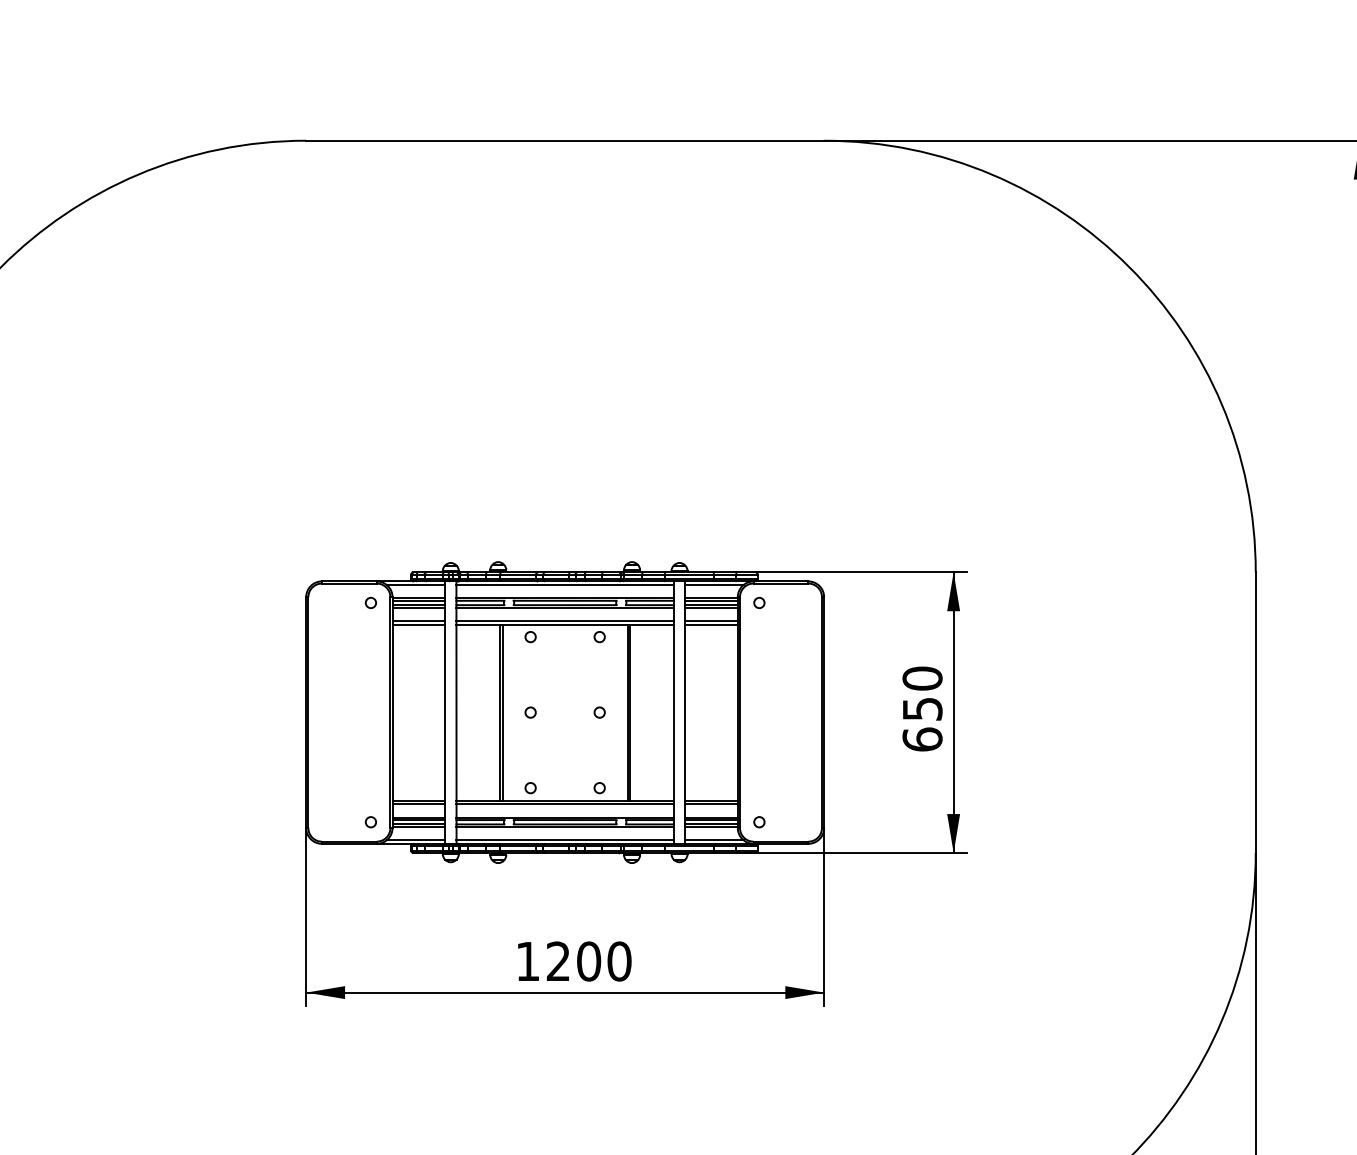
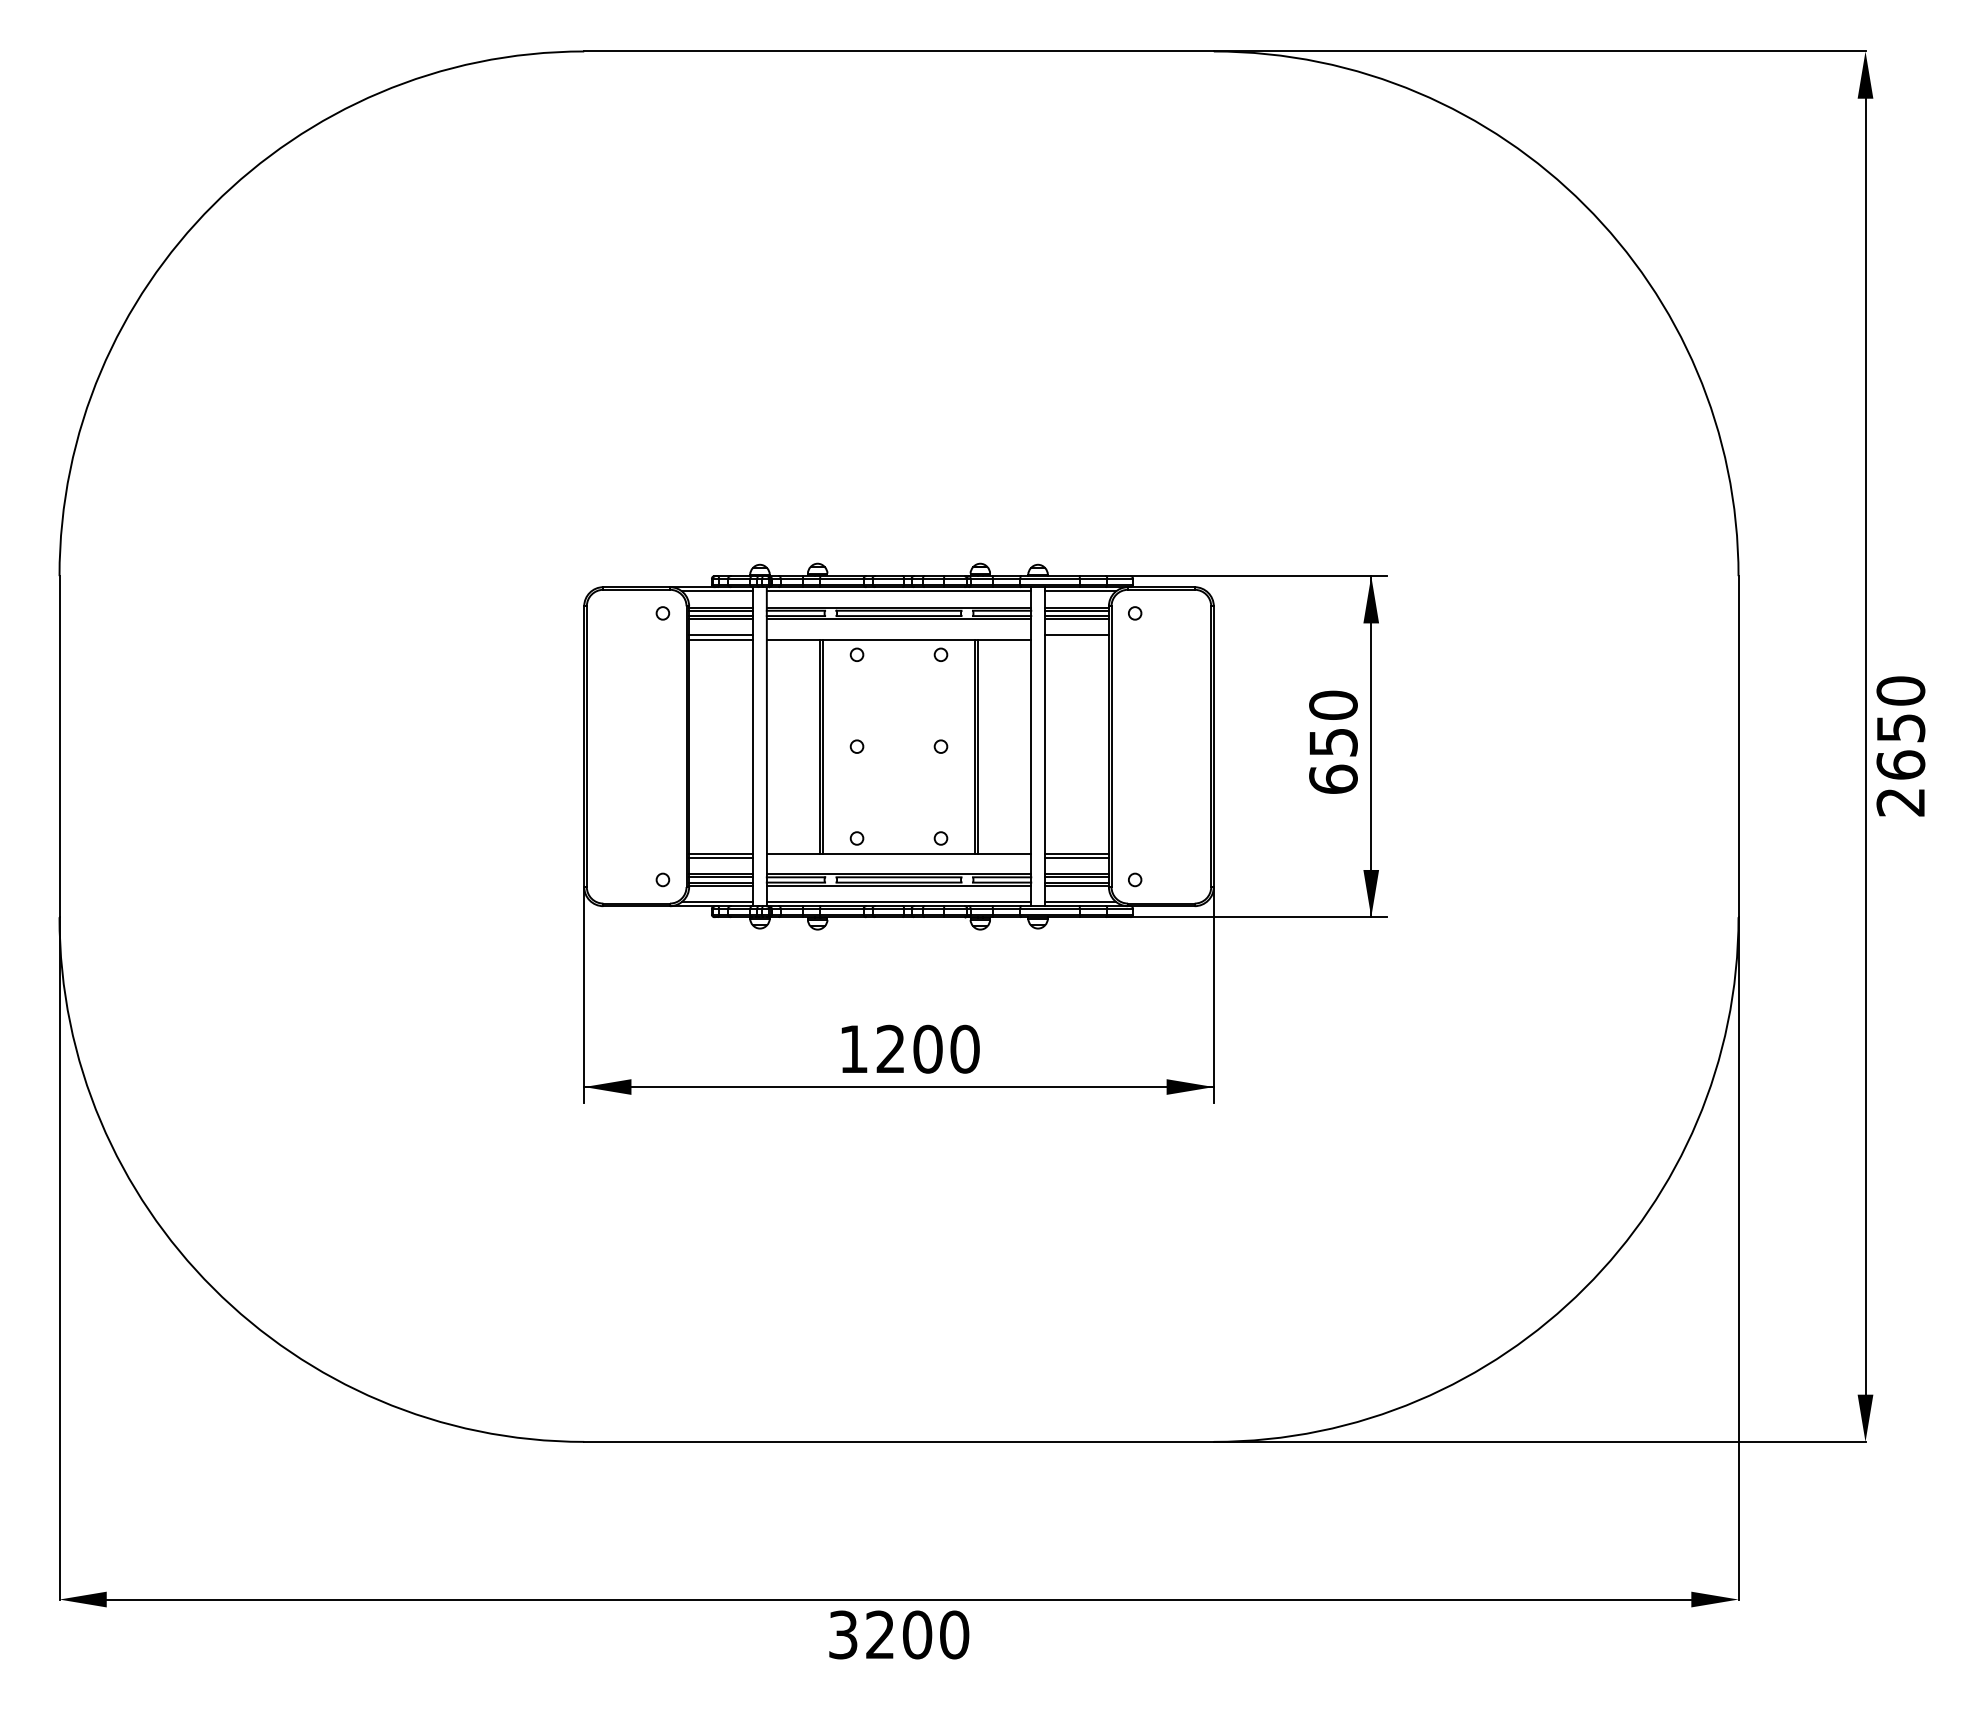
line: (564, 621) -> (898, 635), removed
line: (711, 624) -> (1076, 639), removed
line: (564, 803) -> (898, 857), removed

